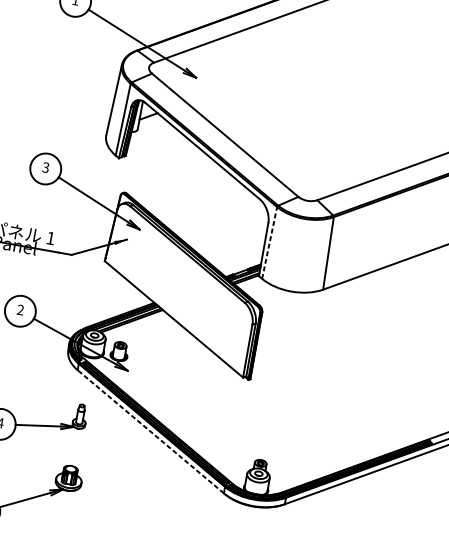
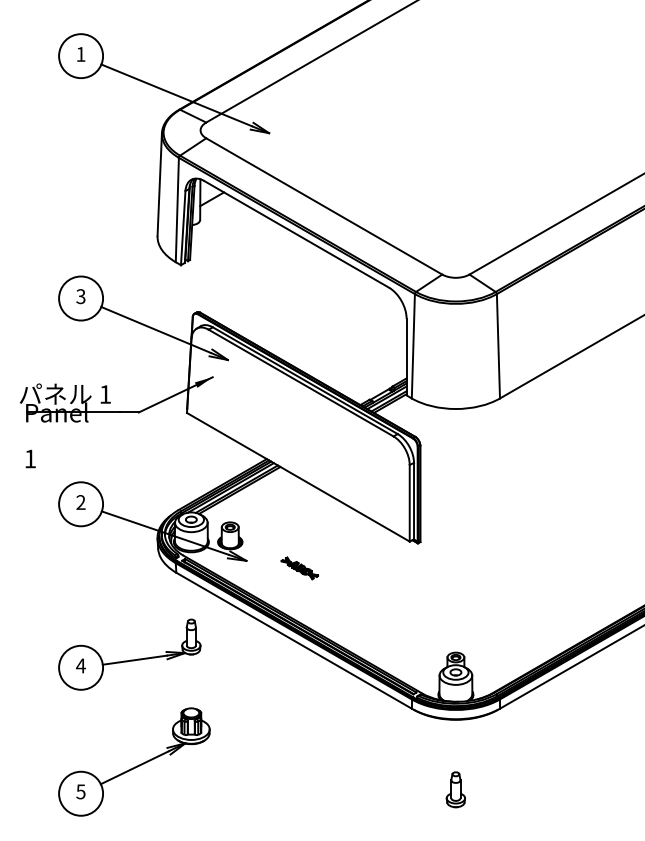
line: (269, 242) -> (413, 345), dashed -> solid
part: (163, 382) -> (299, 568), added
line: (151, 431) -> (294, 640), dashed -> solid

